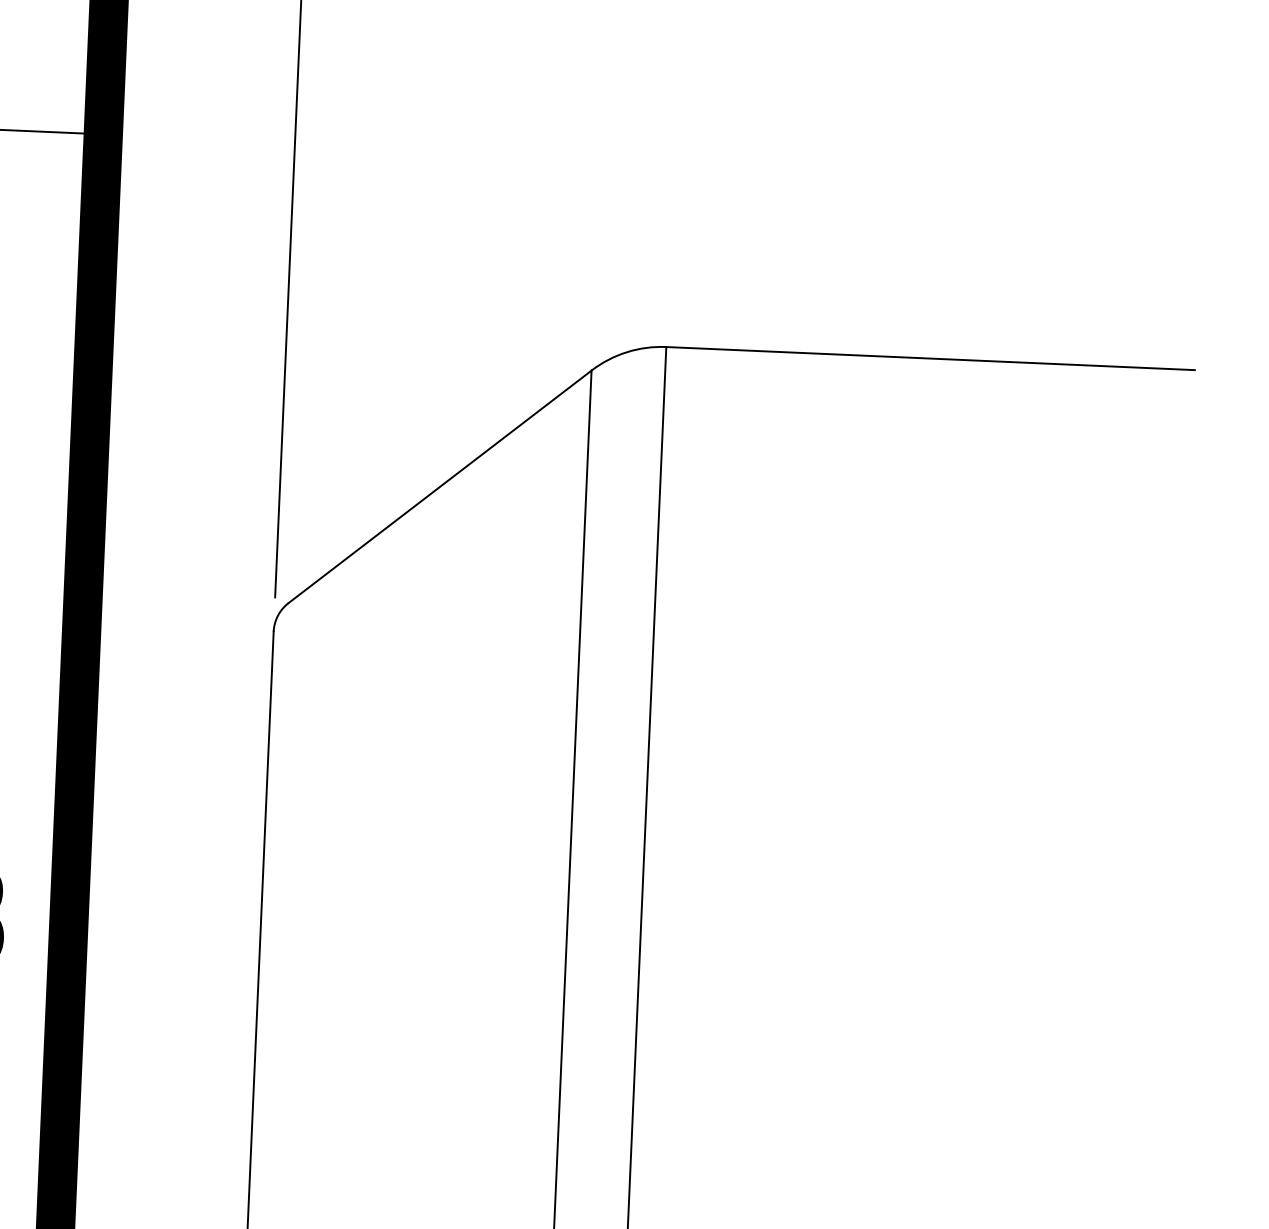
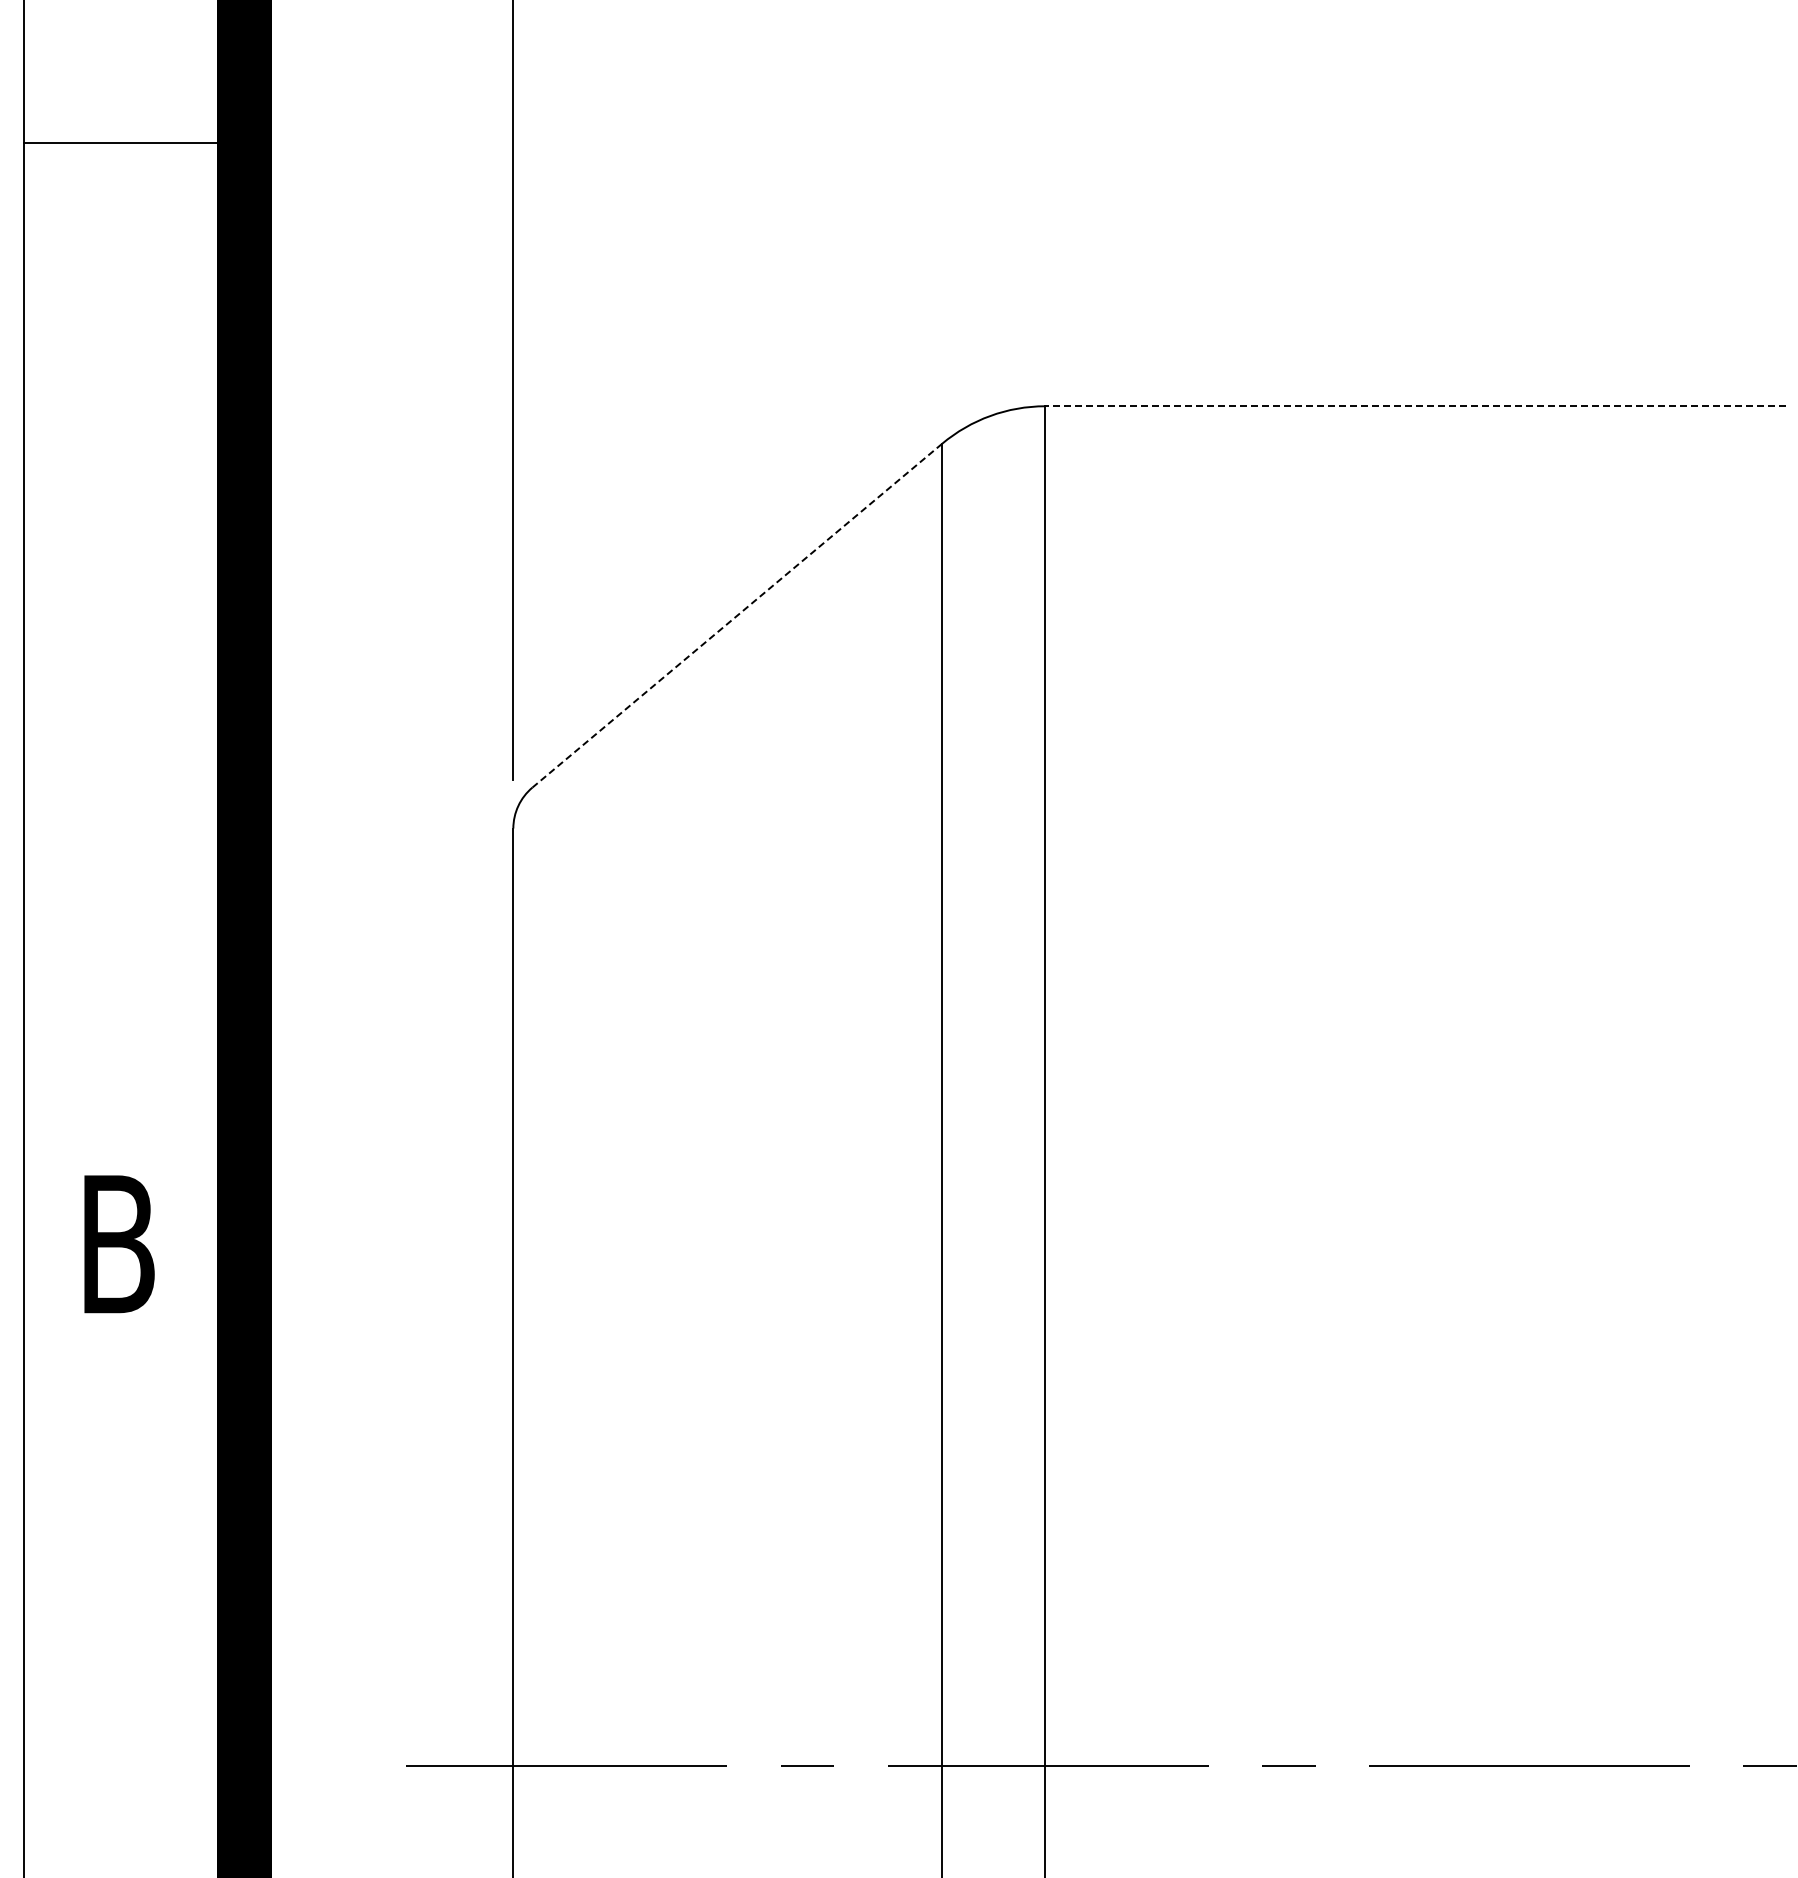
line: (930, 358) -> (1415, 406), solid -> dashed
line: (439, 487) -> (736, 616), solid -> dashed

